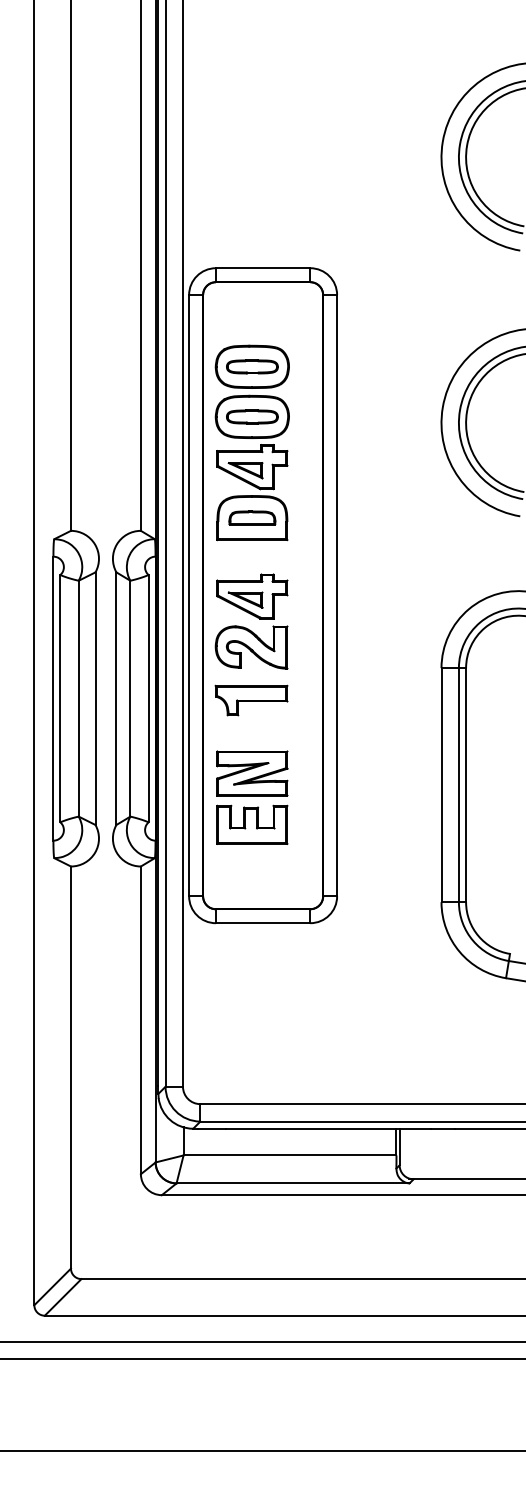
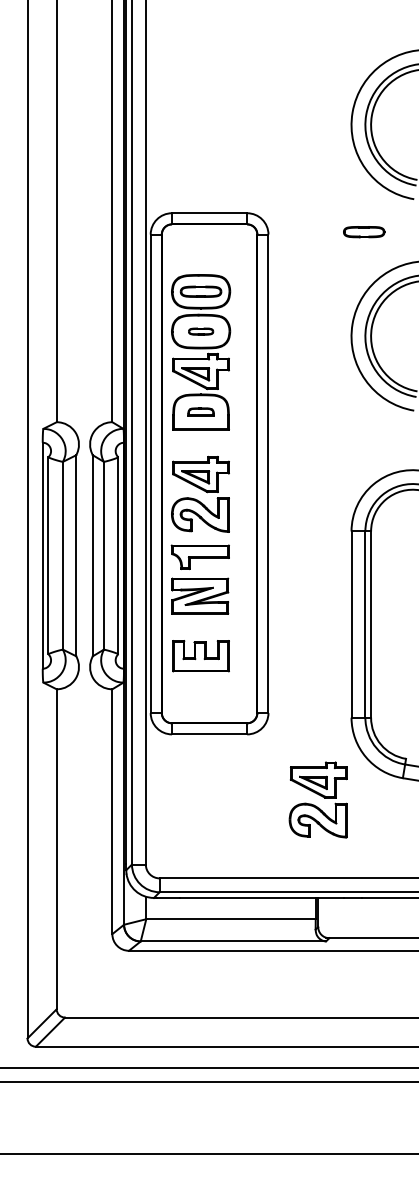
part: (457, 291) -> (364, 231), added
part: (252, 416) -> (201, 331), size x0.6
part: (252, 517) -> (201, 411), size x0.7
part: (252, 773) -> (200, 596), moved
part: (399, 1005) -> (318, 799), added

